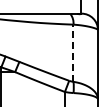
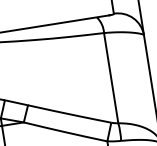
line: (73, 53) -> (111, 78), dashed -> solid

